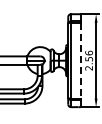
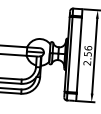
line: (80, 60) -> (79, 54), dashed -> solid

